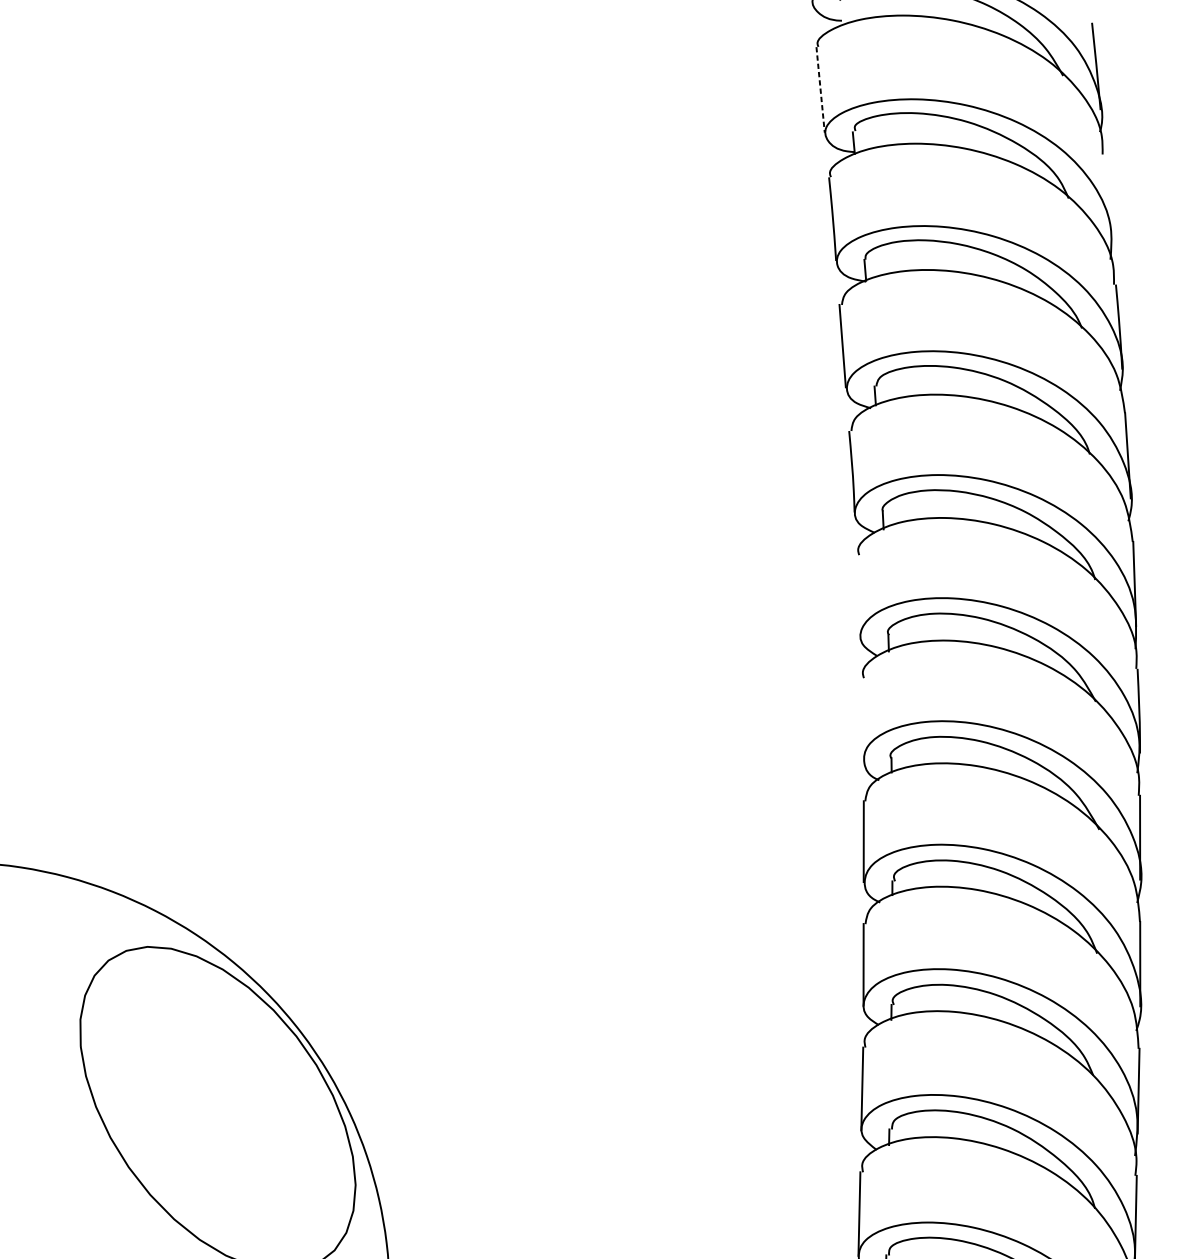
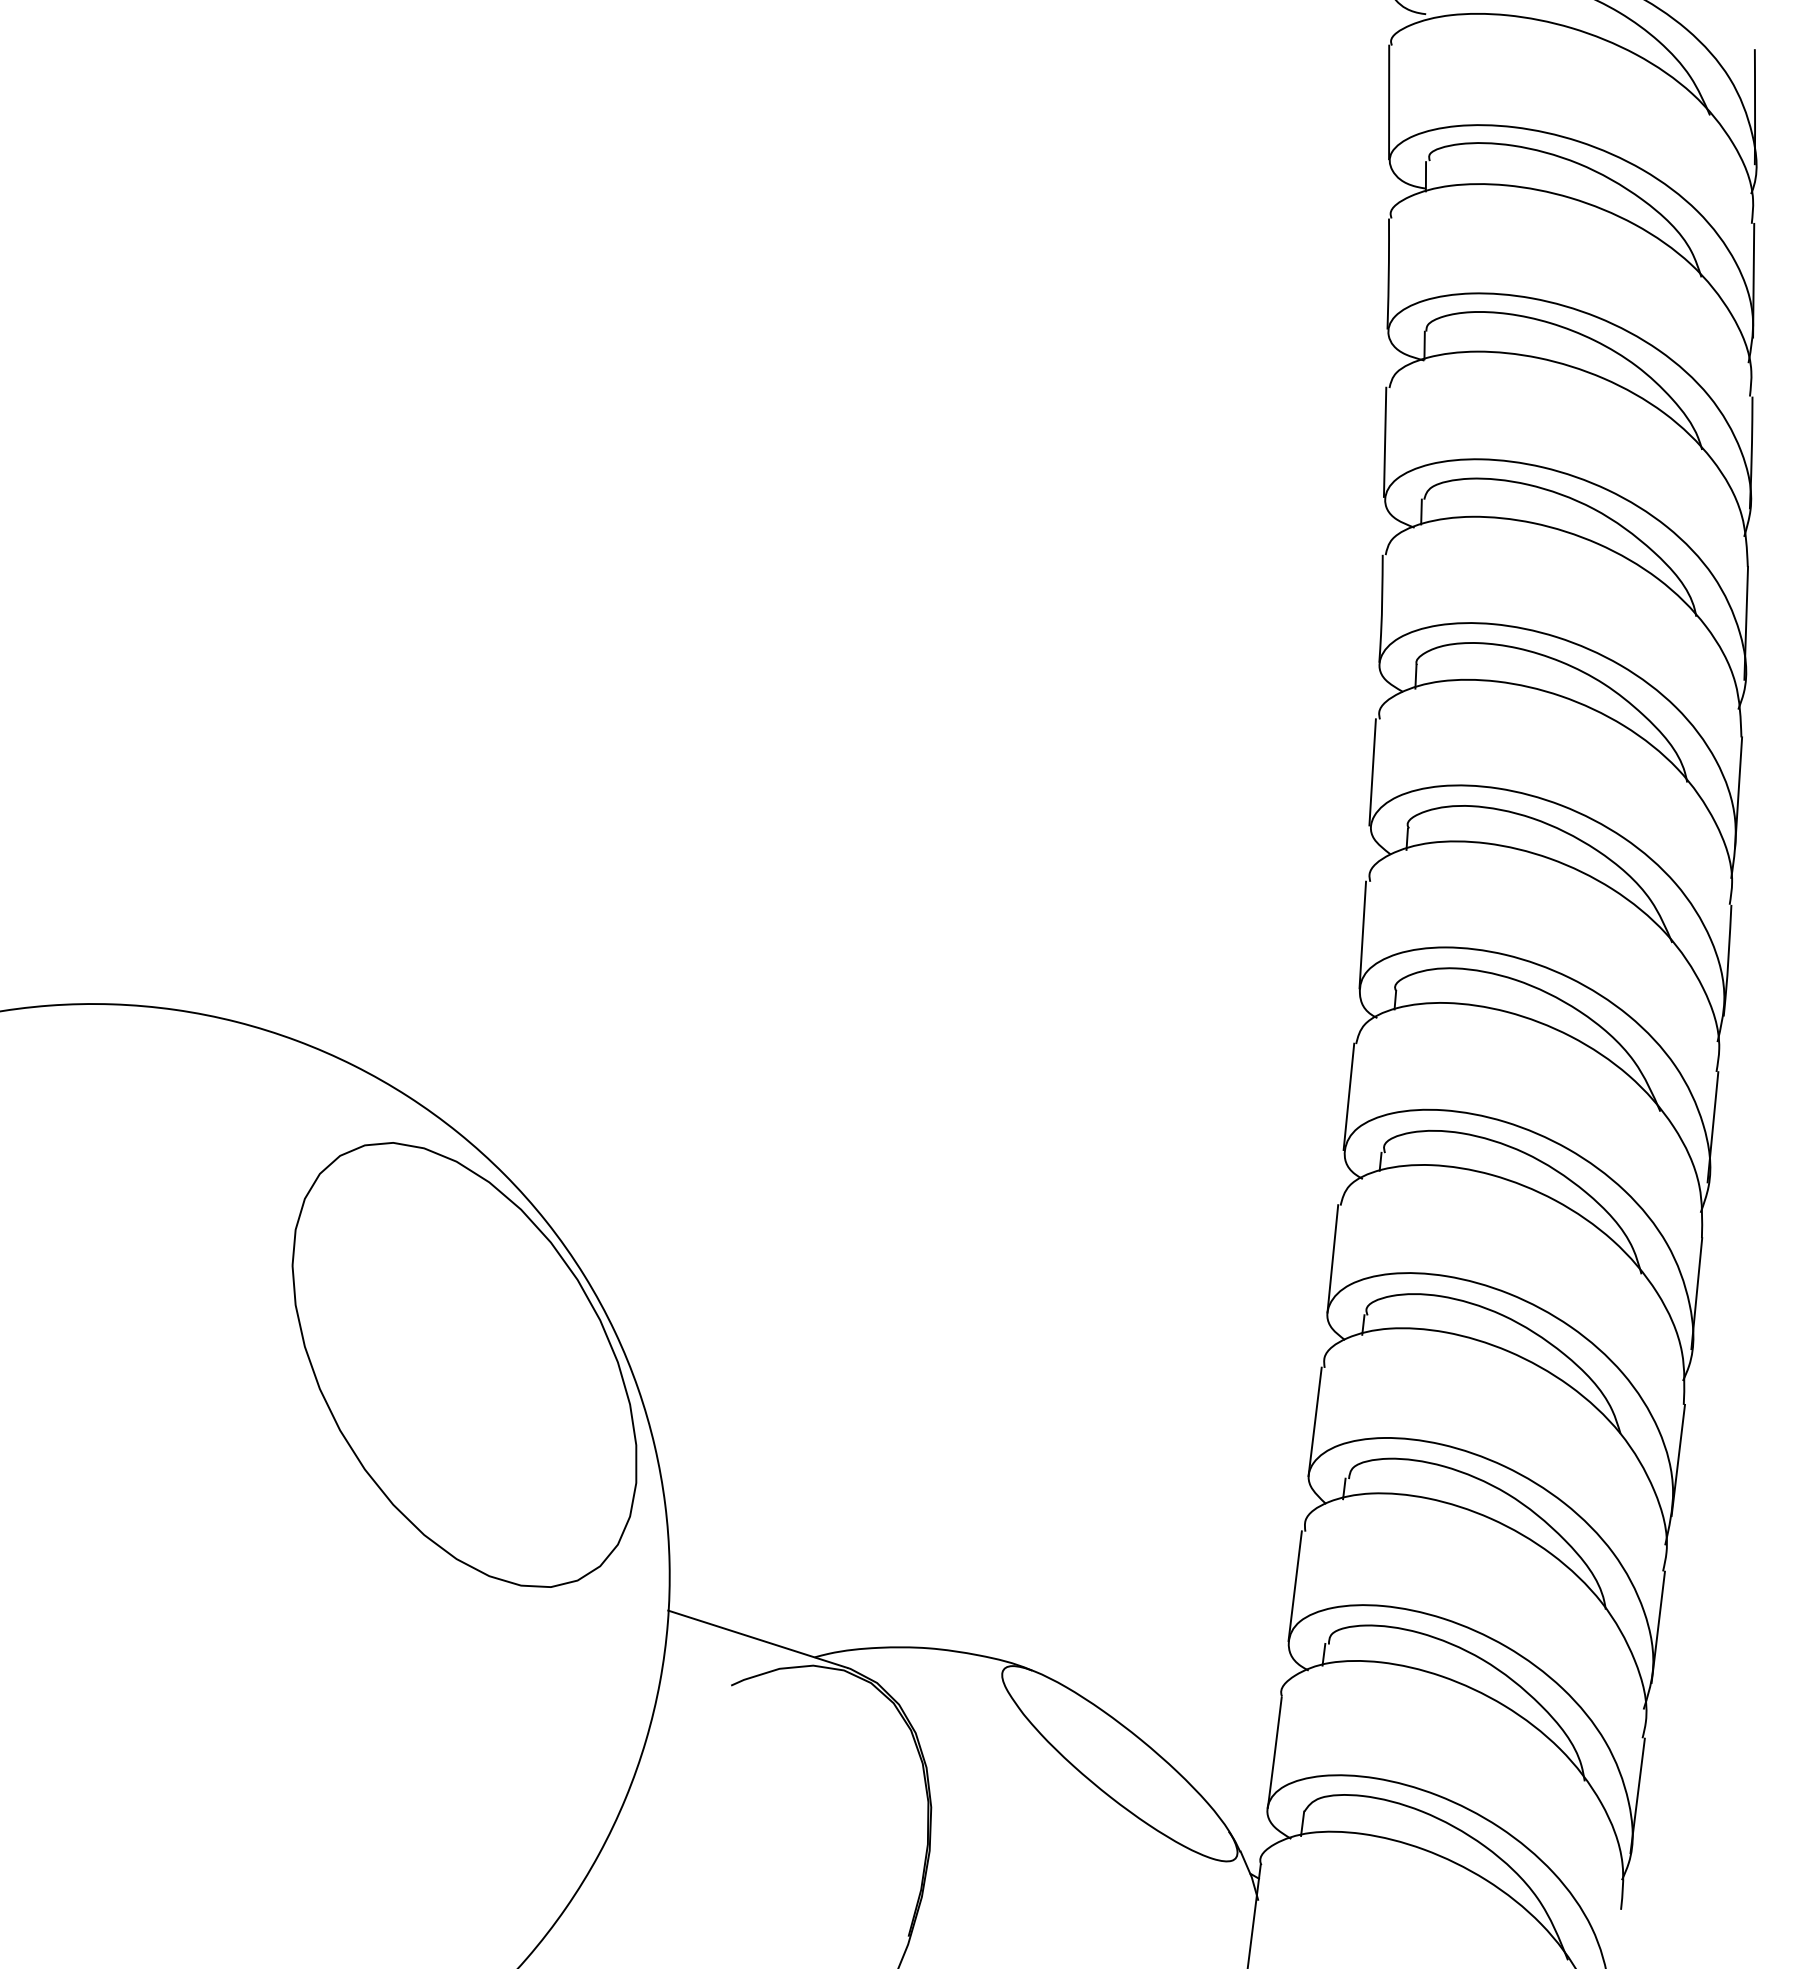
line: (820, 89) -> (1389, 102), dashed -> solid
line: (1108, 197) -> (1753, 280), added
line: (857, 595) -> (1372, 772), added
line: (861, 718) -> (1362, 934), added

